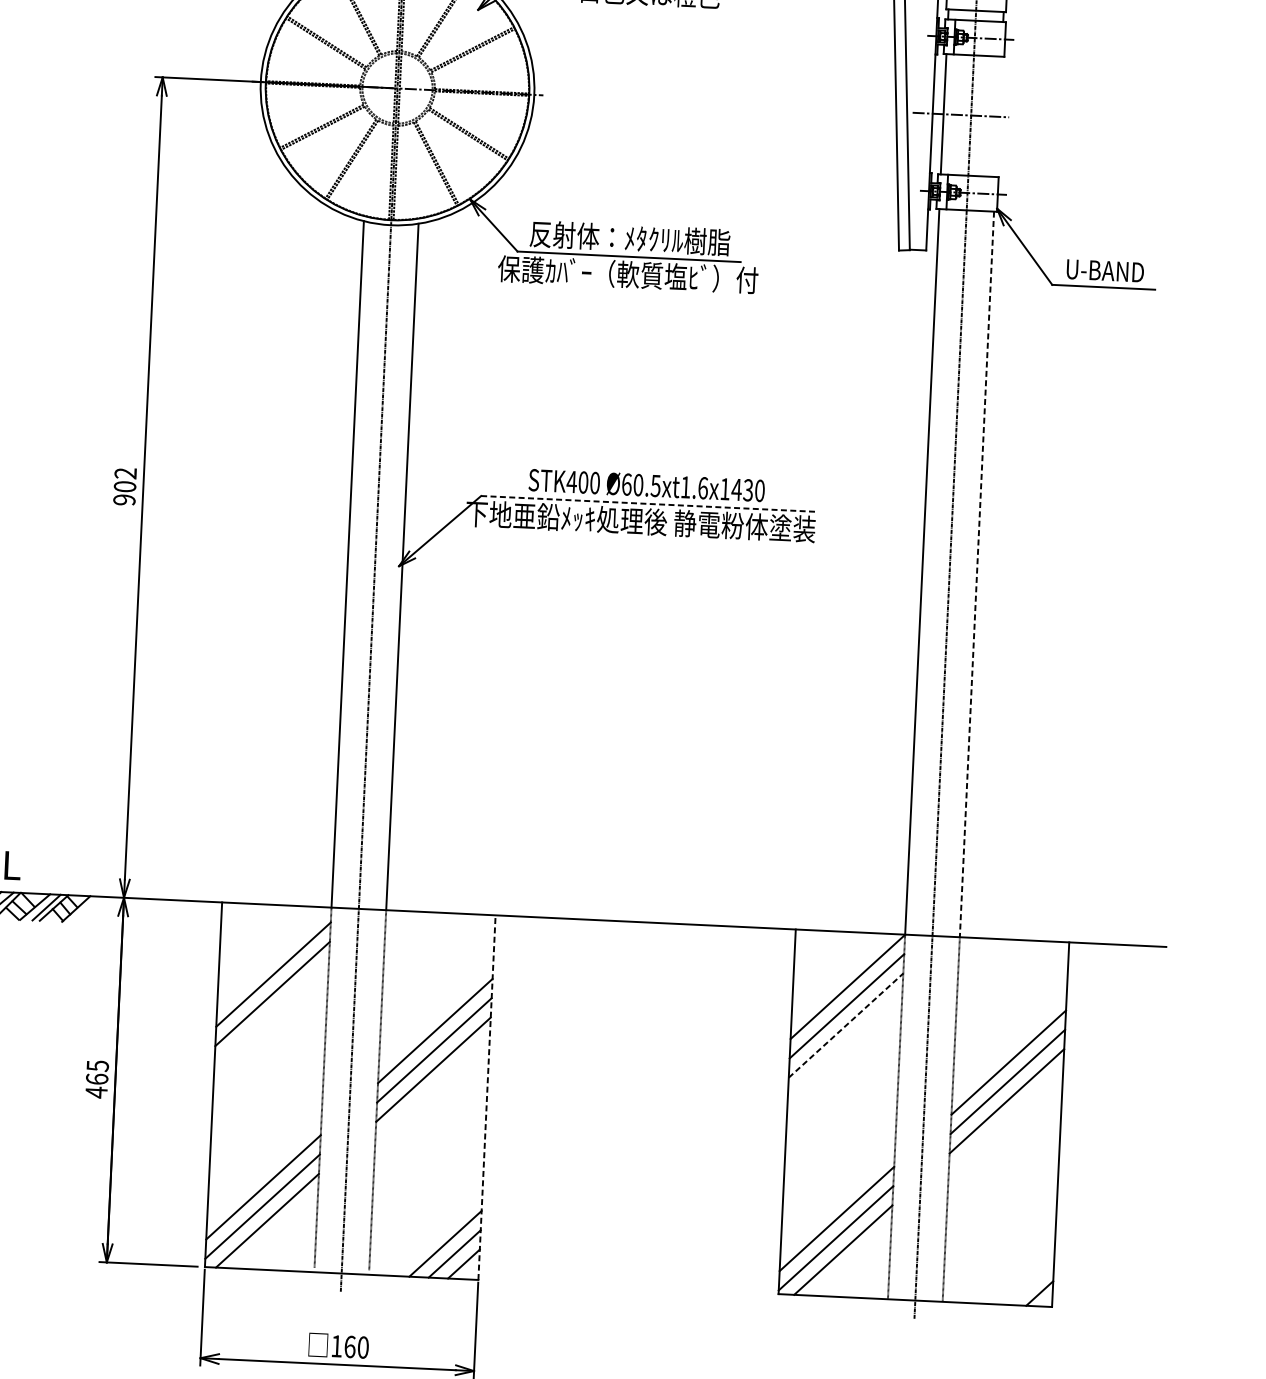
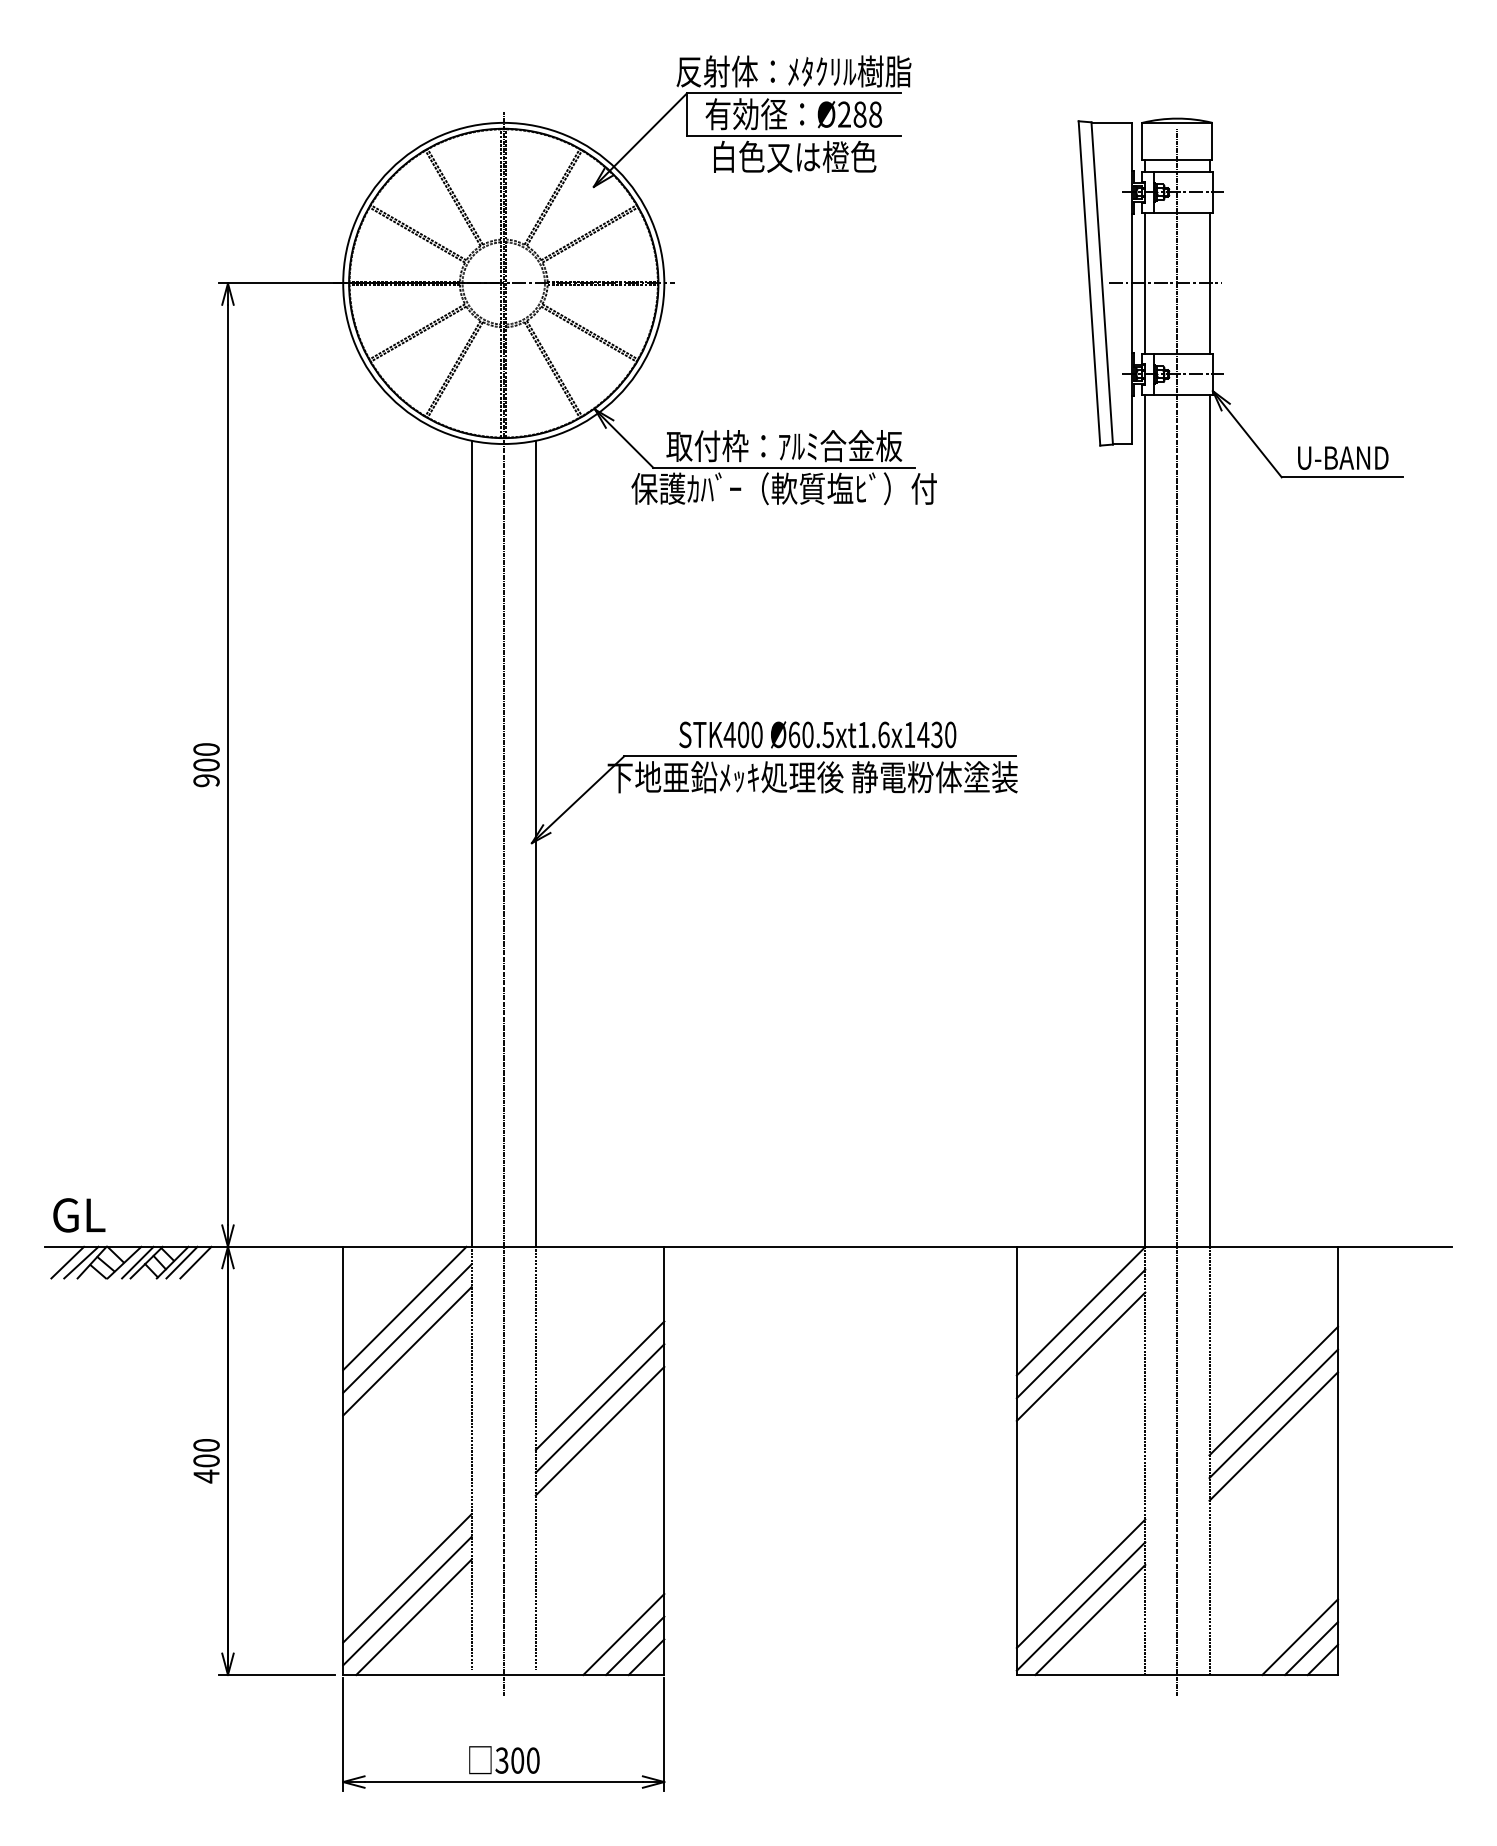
line: (998, 116) -> (1209, 283), added
text: (630, 238) -> (784, 446), 反射体：ﾒﾀｸﾘﾙ樹脂 -> 取付枠：ｱﾙﾐ合金板
text: (125, 473) -> (206, 749), 902 -> 900
line: (648, 504) -> (820, 756), dashed -> solid
line: (976, 575) -> (1209, 821), dashed -> solid
line: (83, 909) -> (181, 1262), added
line: (95, 909) -> (195, 1262), added
line: (271, 957) -> (404, 1308), added
line: (846, 1025) -> (1081, 1356), dashed -> solid
text: (97, 1072) -> (206, 1453), 465 -> 400
line: (487, 1097) -> (664, 1460), dashed -> solid
line: (1020, 1273) -> (1299, 1637), added
line: (1030, 1283) -> (1311, 1648), added
text: (343, 1346) -> (509, 1760), 160 -> 300

